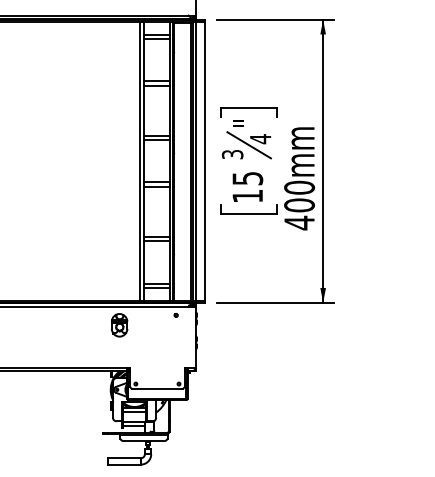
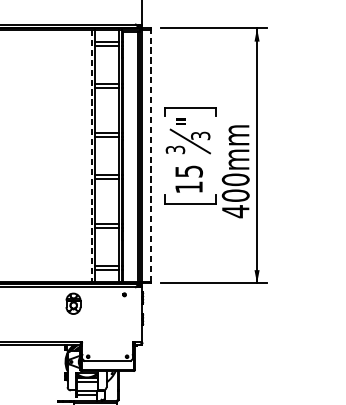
text: (260, 139) -> (200, 136), 4 -> 3
line: (139, 161) -> (91, 156), solid -> dashed
line: (205, 161) -> (150, 156), solid -> dashed

